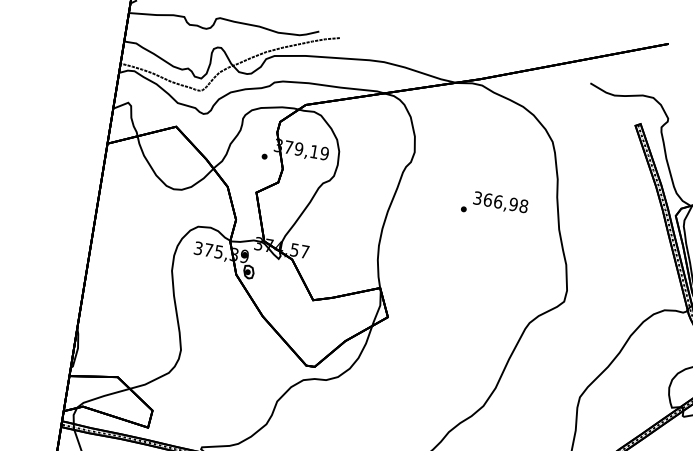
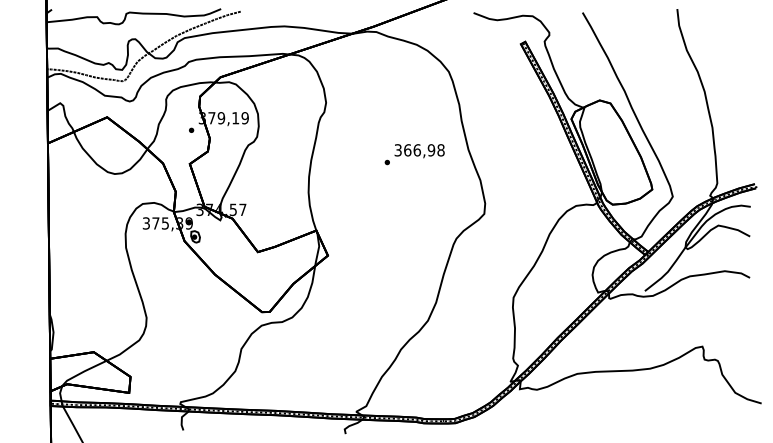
text: (494, 205) -> (414, 154), moved

